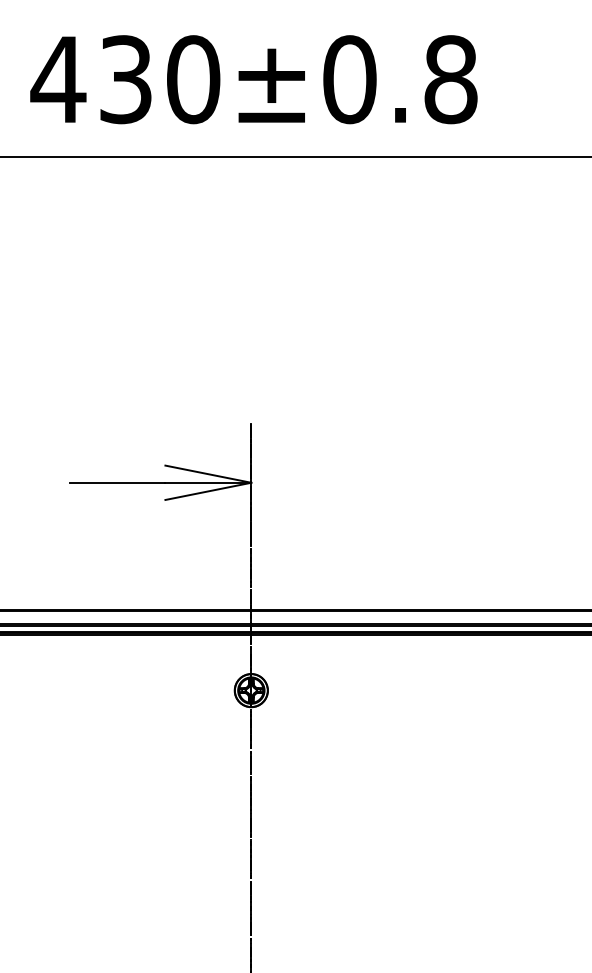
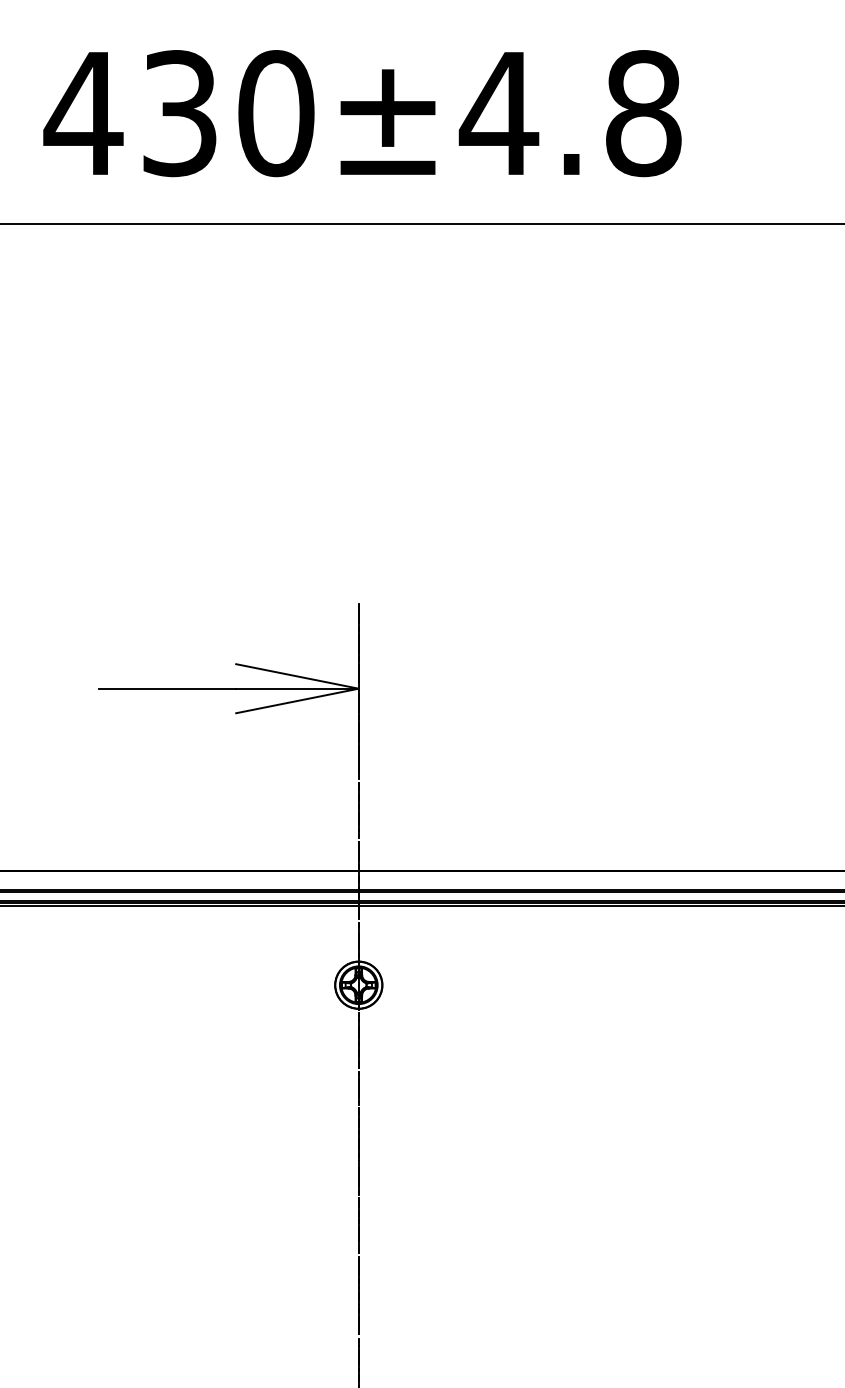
text: (349, 79) -> (498, 113), 430±0.8 -> 430±4.8

